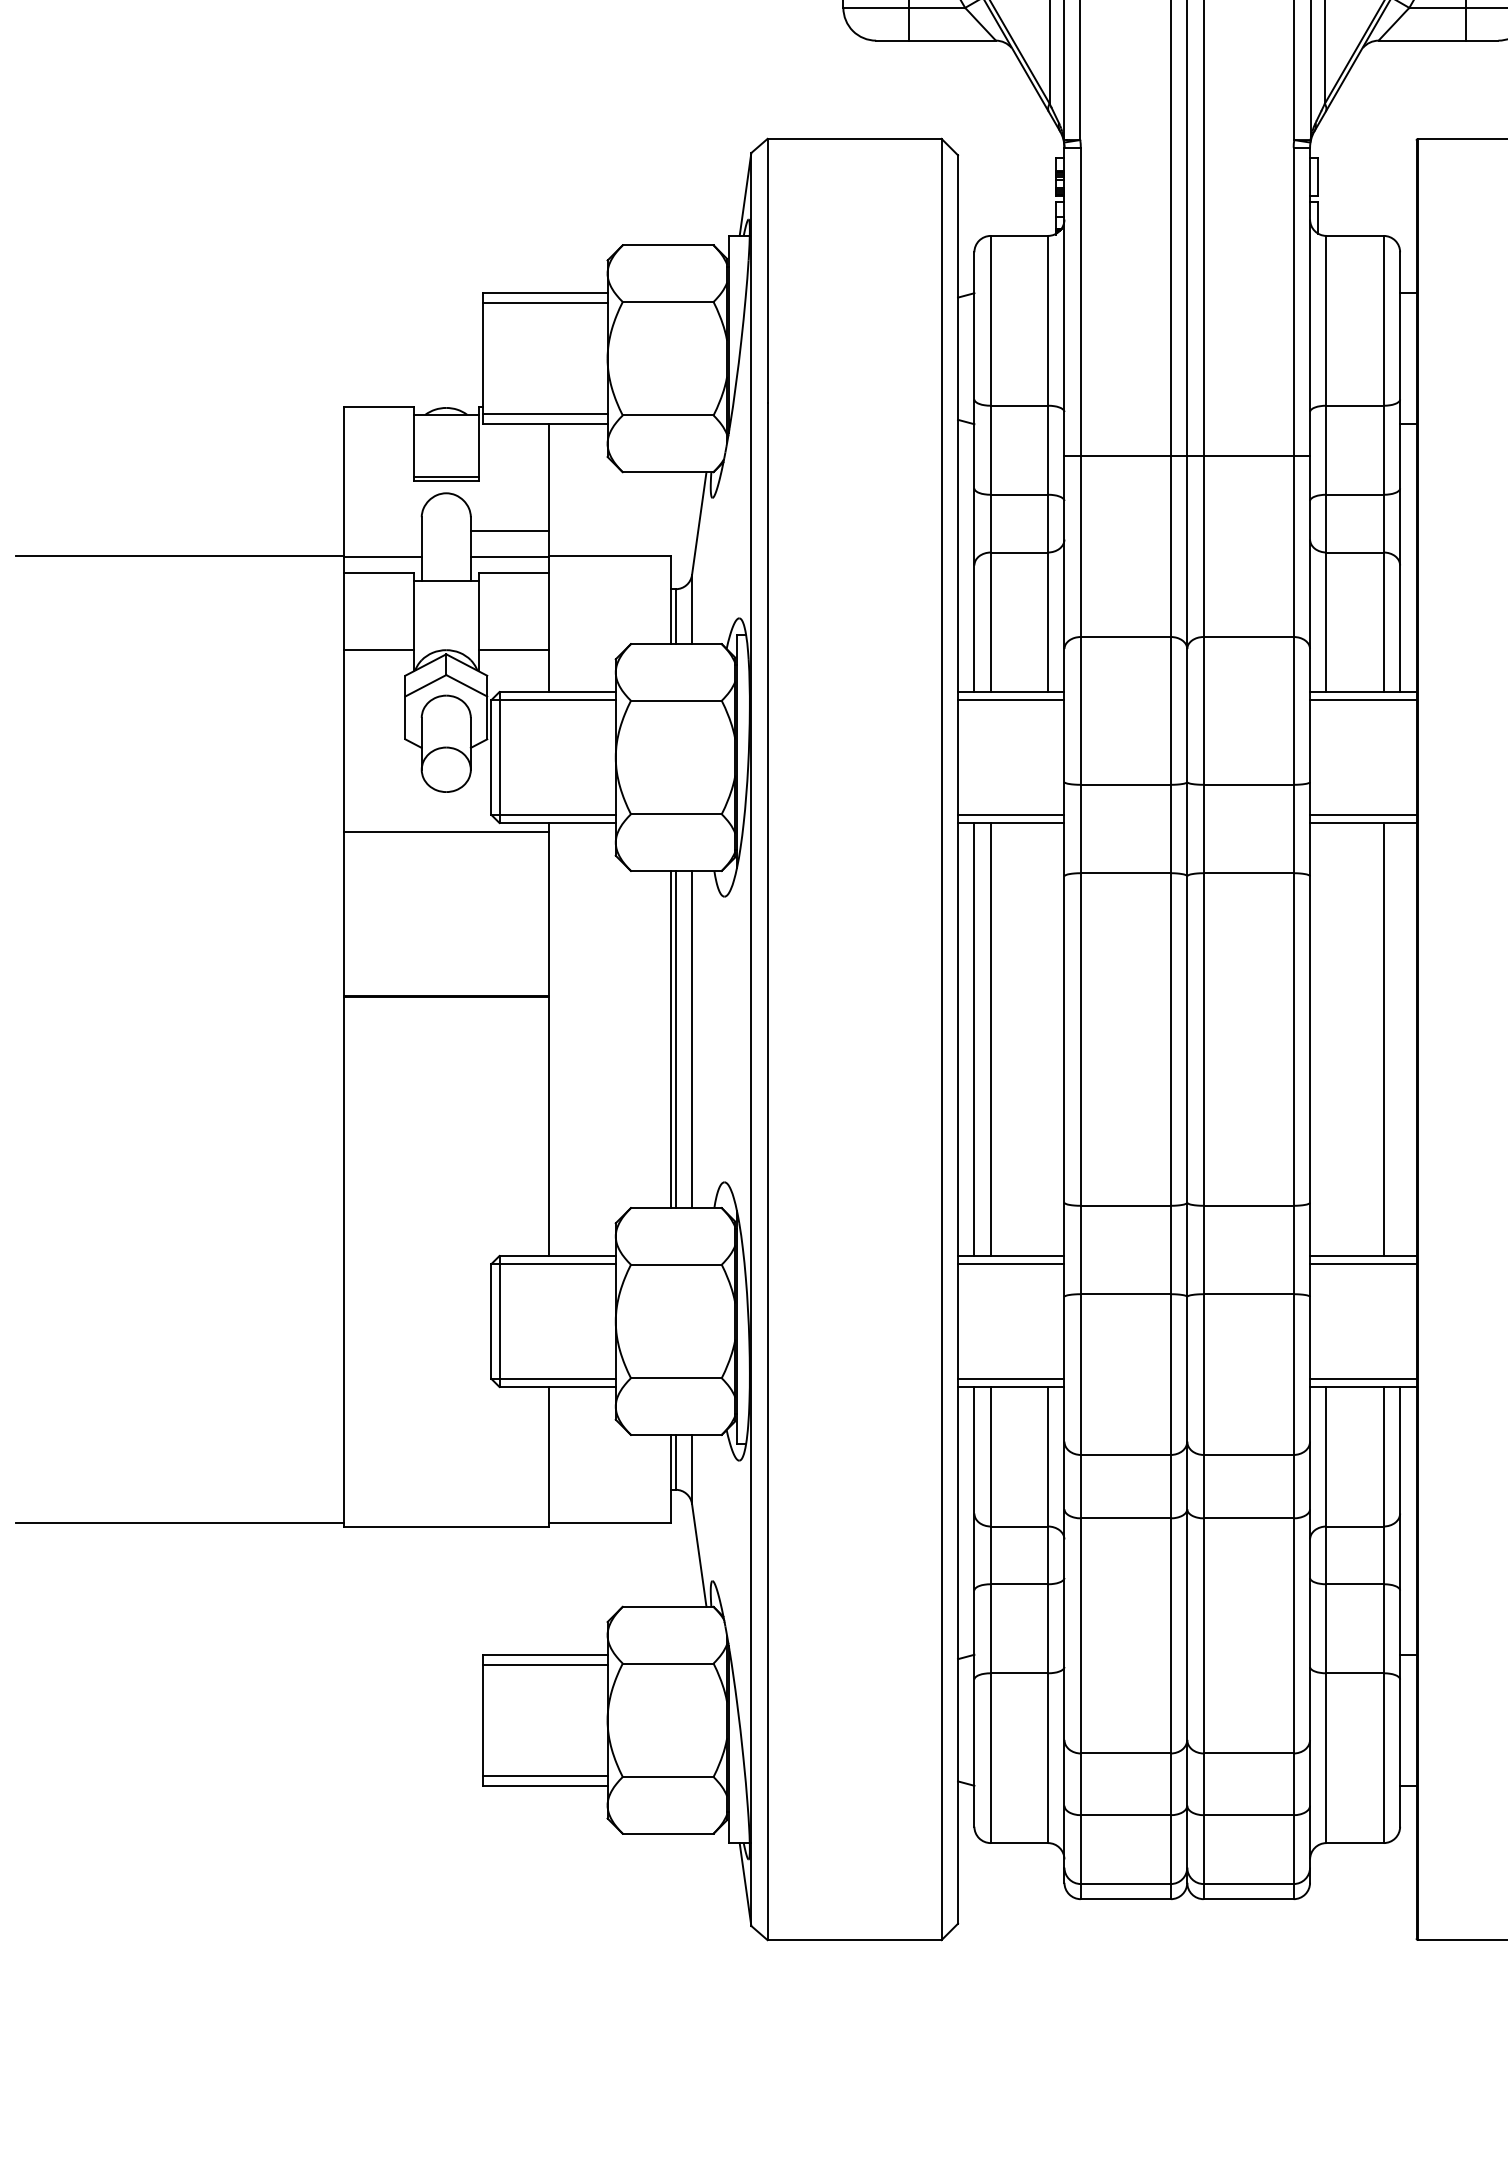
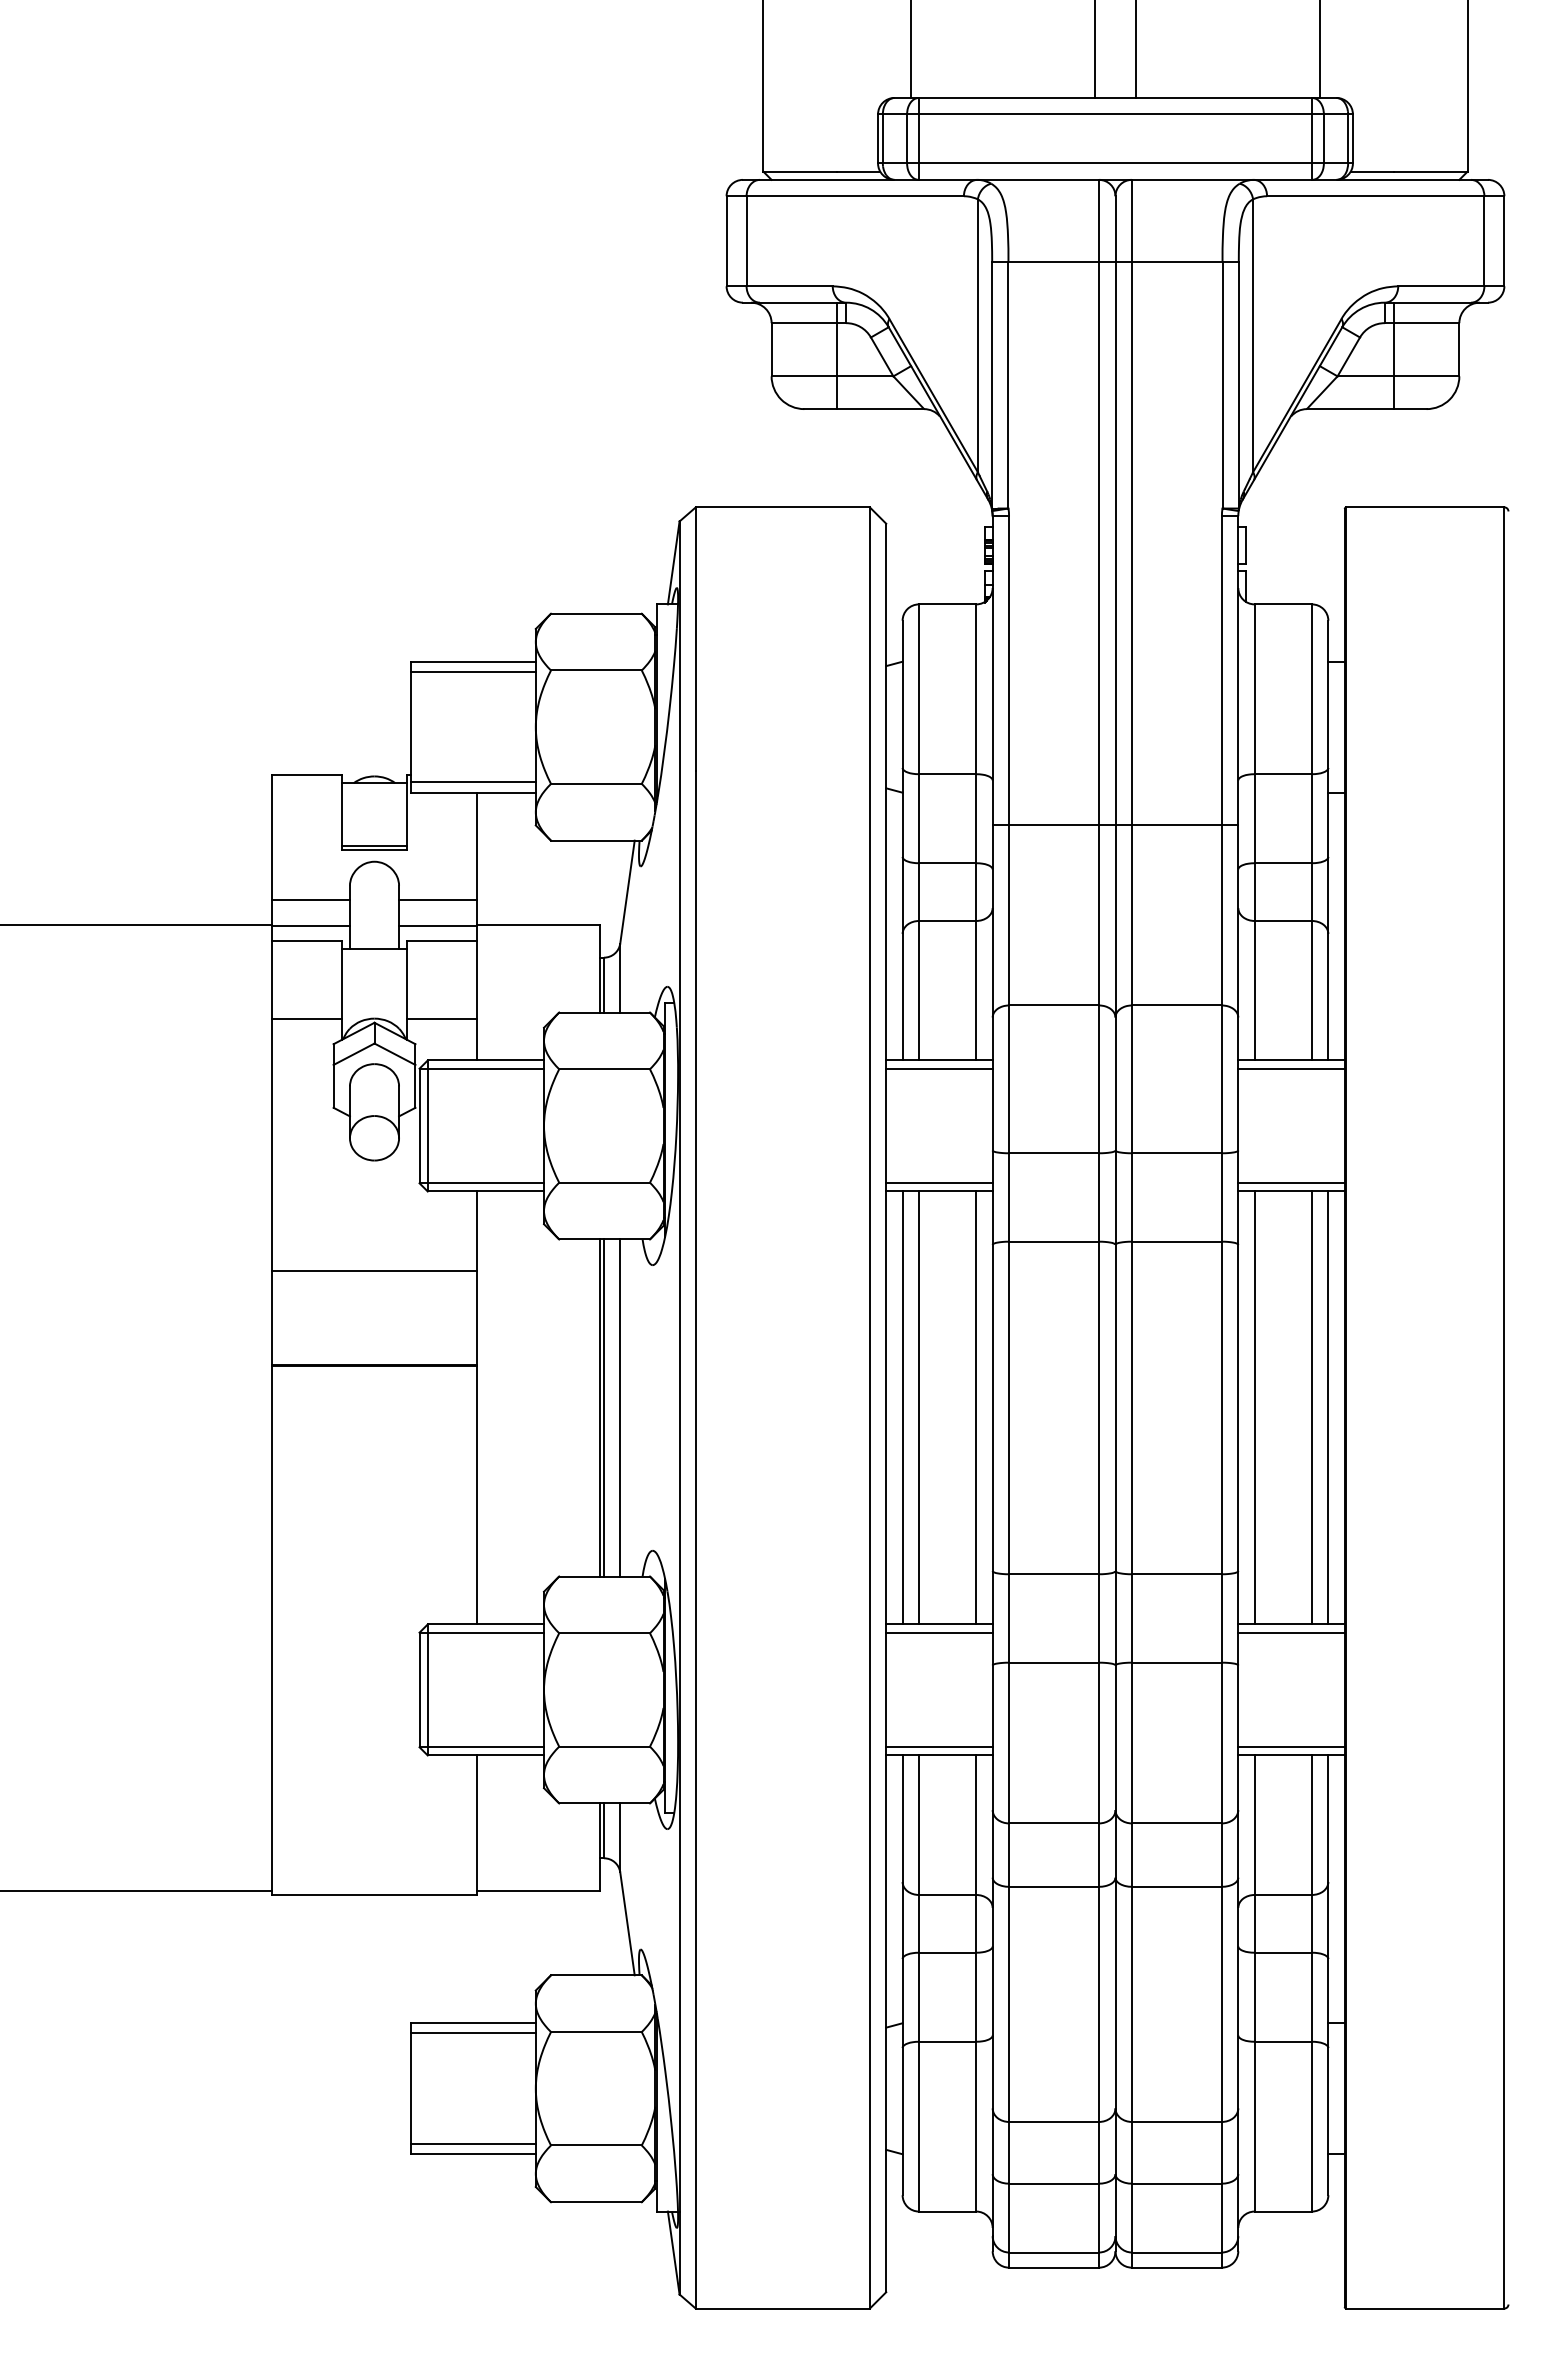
line: (382, 531) -> (310, 899), added
line: (446, 831) -> (374, 1270), moved
line: (1048, 1039) -> (976, 1407), added
line: (1326, 1039) -> (1254, 1407), added
line: (1400, 1039) -> (1328, 1407), added

